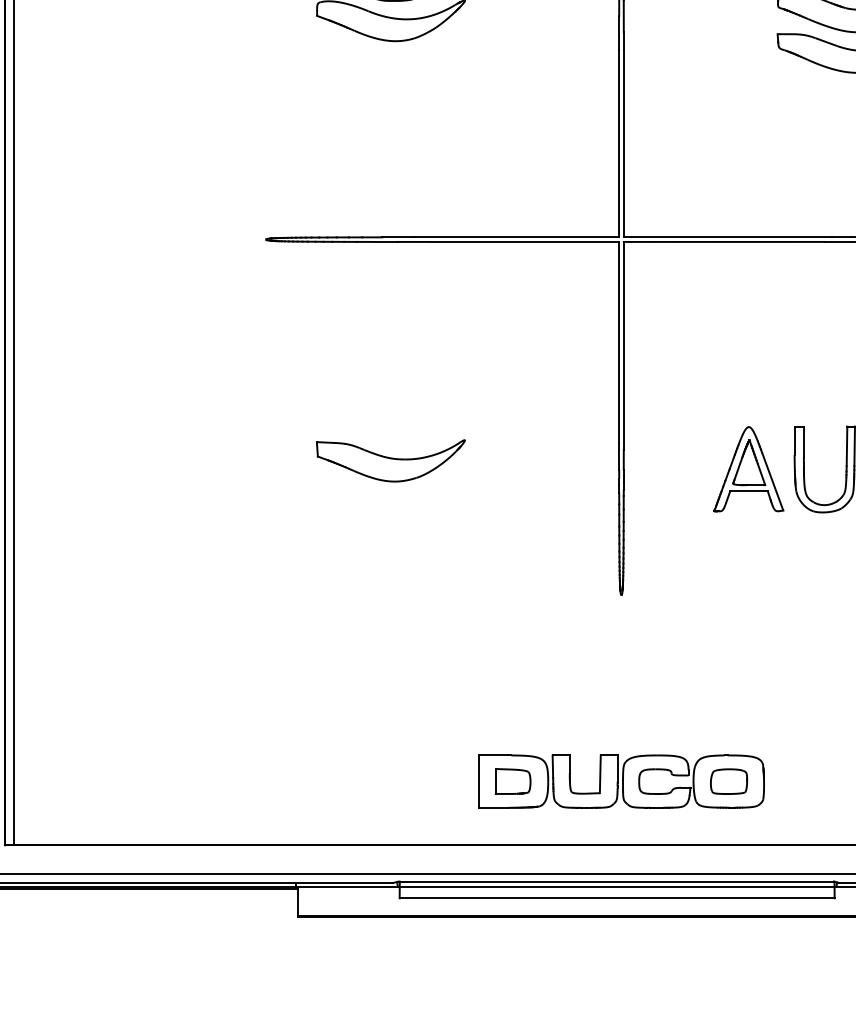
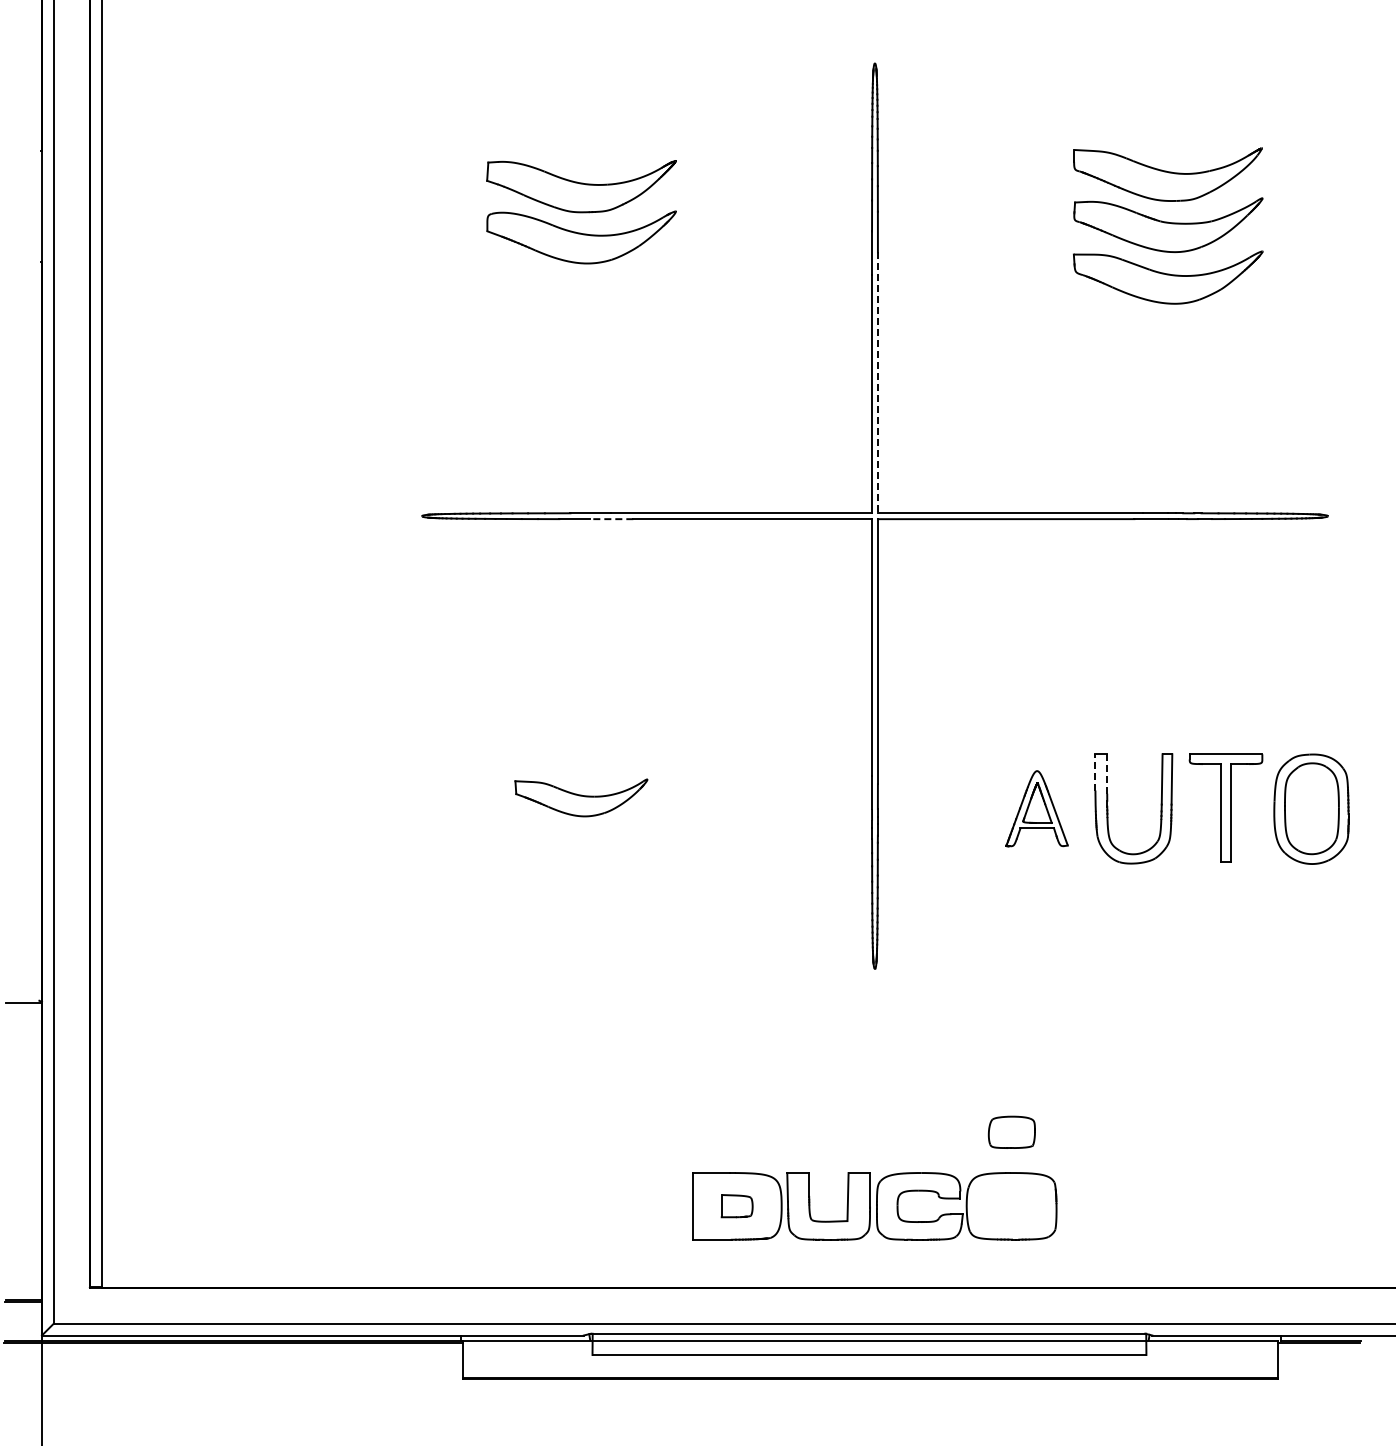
line: (623, 135) -> (877, 383), solid -> dashed
line: (414, 242) -> (611, 519), solid -> dashed
line: (794, 440) -> (1095, 771), solid -> dashed
line: (804, 442) -> (1107, 774), solid -> dashed
part: (391, 460) -> (581, 797), size x0.7
part: (748, 469) -> (1036, 808), size x0.7
part: (513, 780) -> (737, 1205), size x0.7
part: (728, 780) -> (1011, 1131), moved

